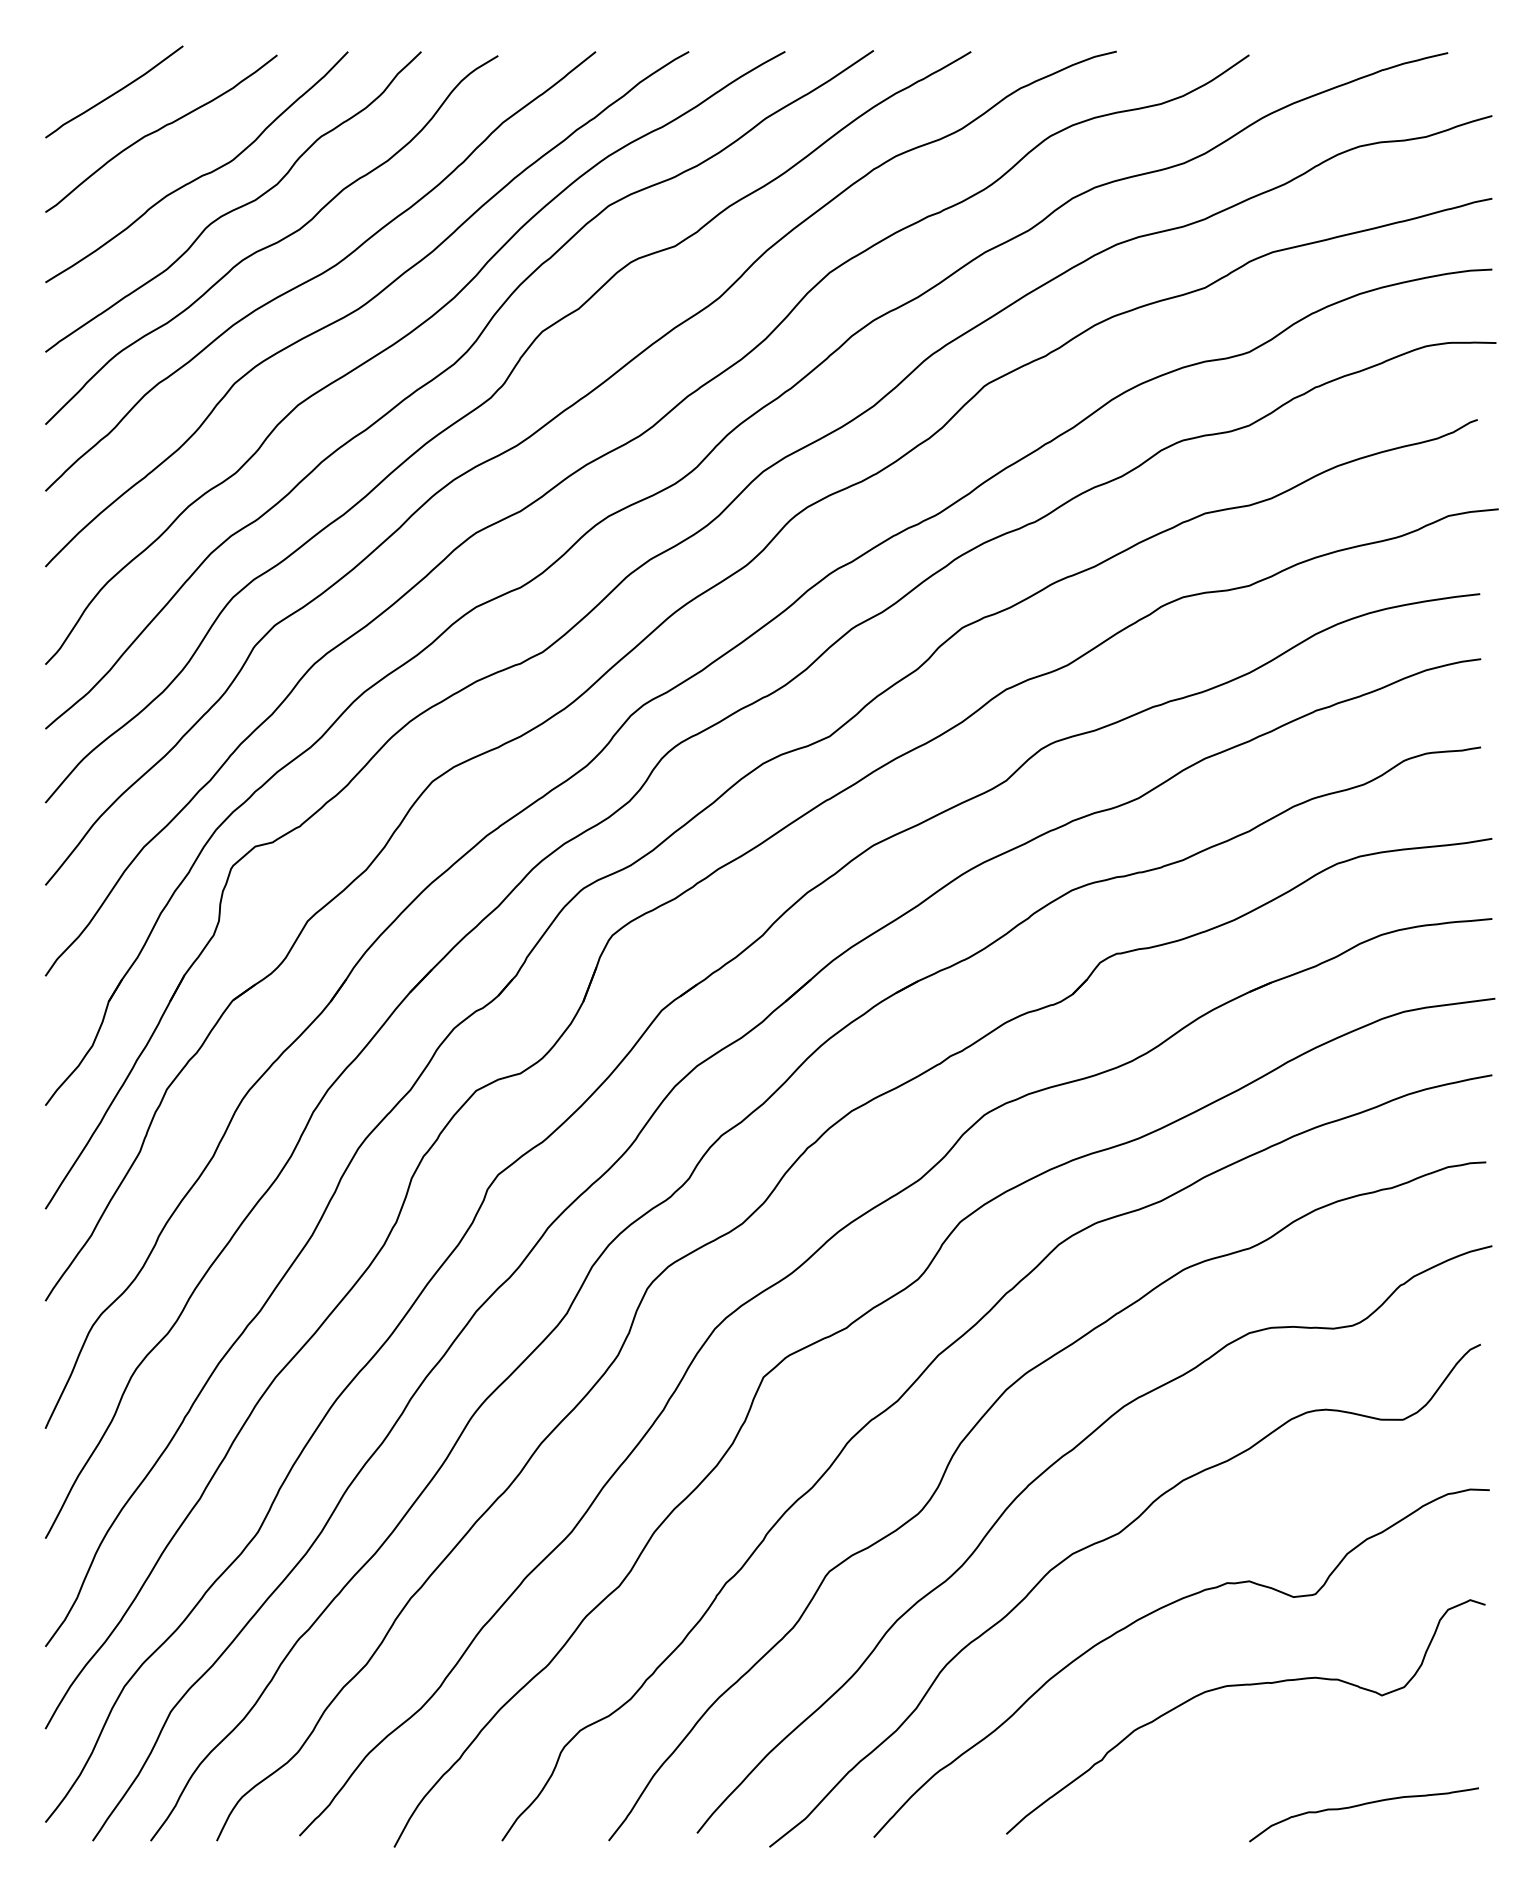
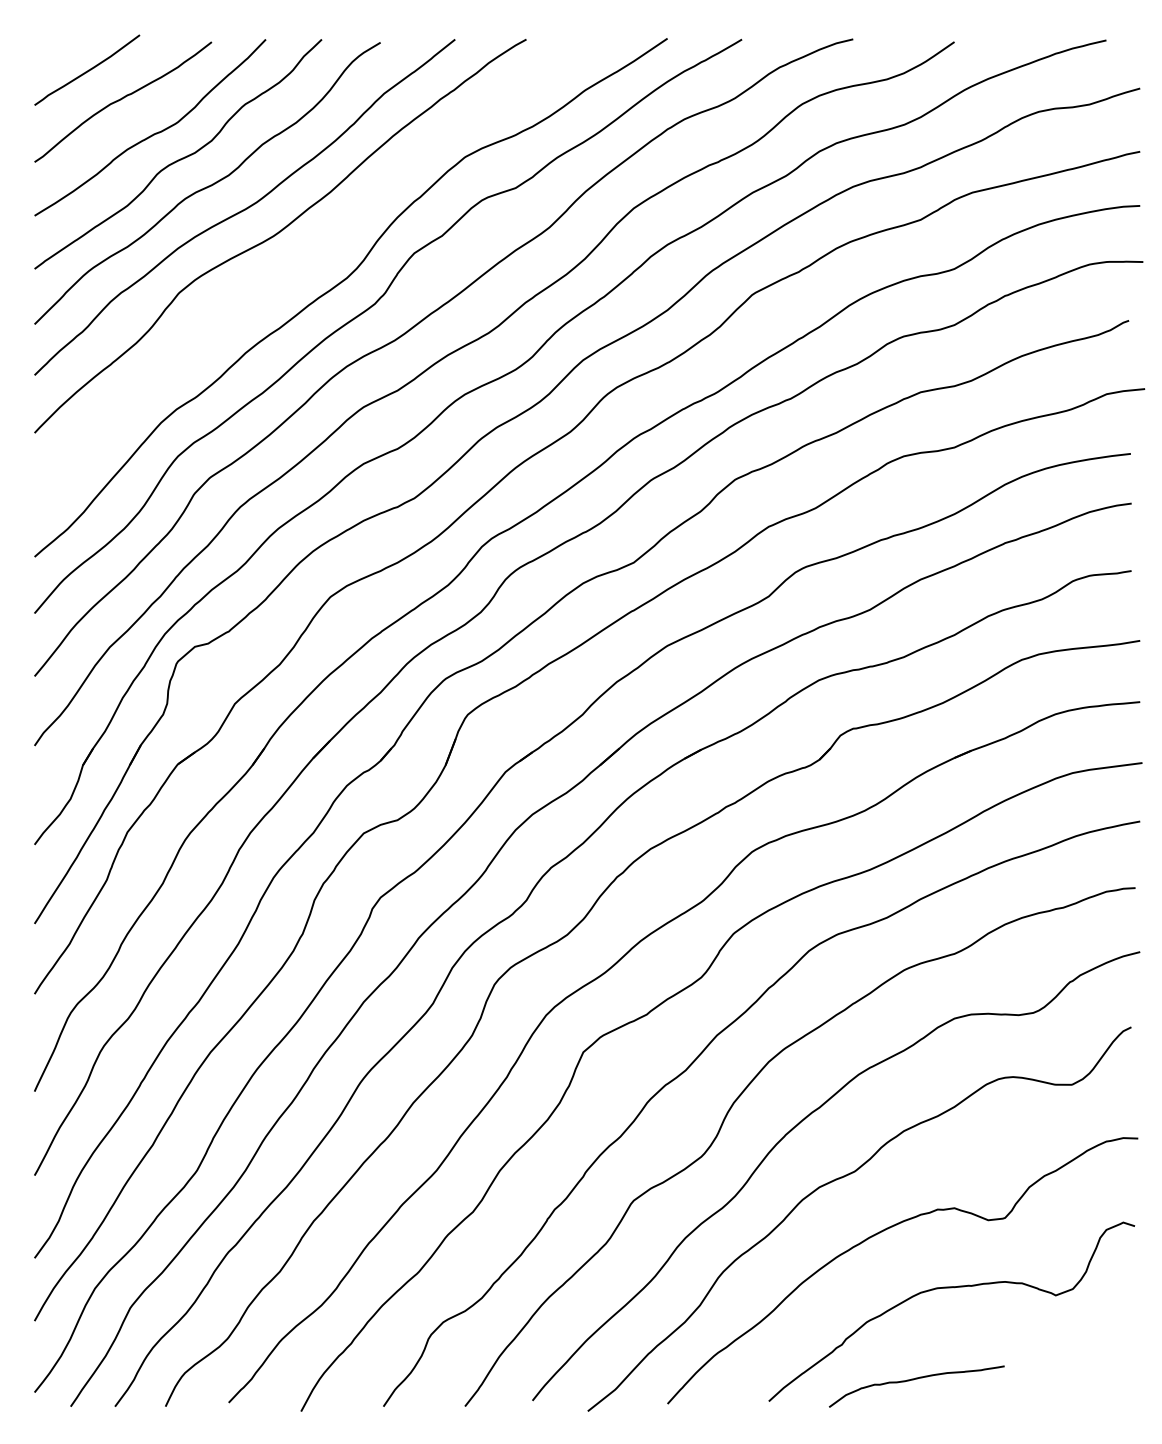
curve: (404, 338) -> (308, 258), removed
curve: (1359, 1806) -> (913, 1380), moved

